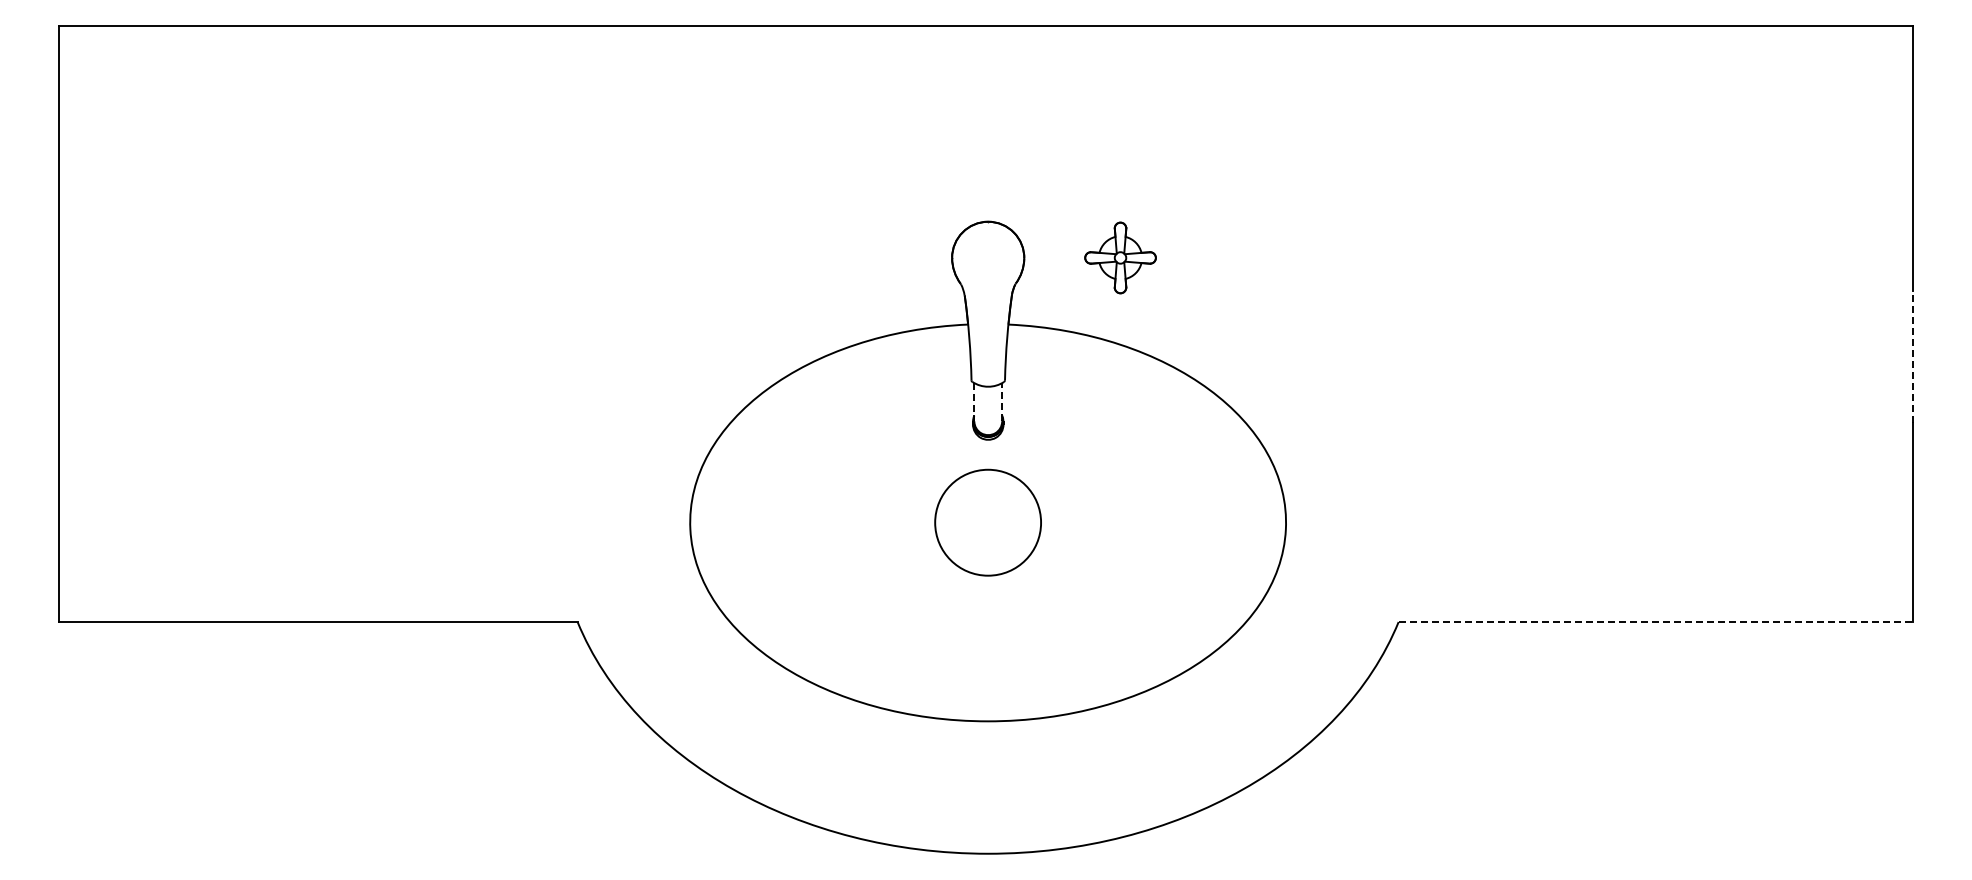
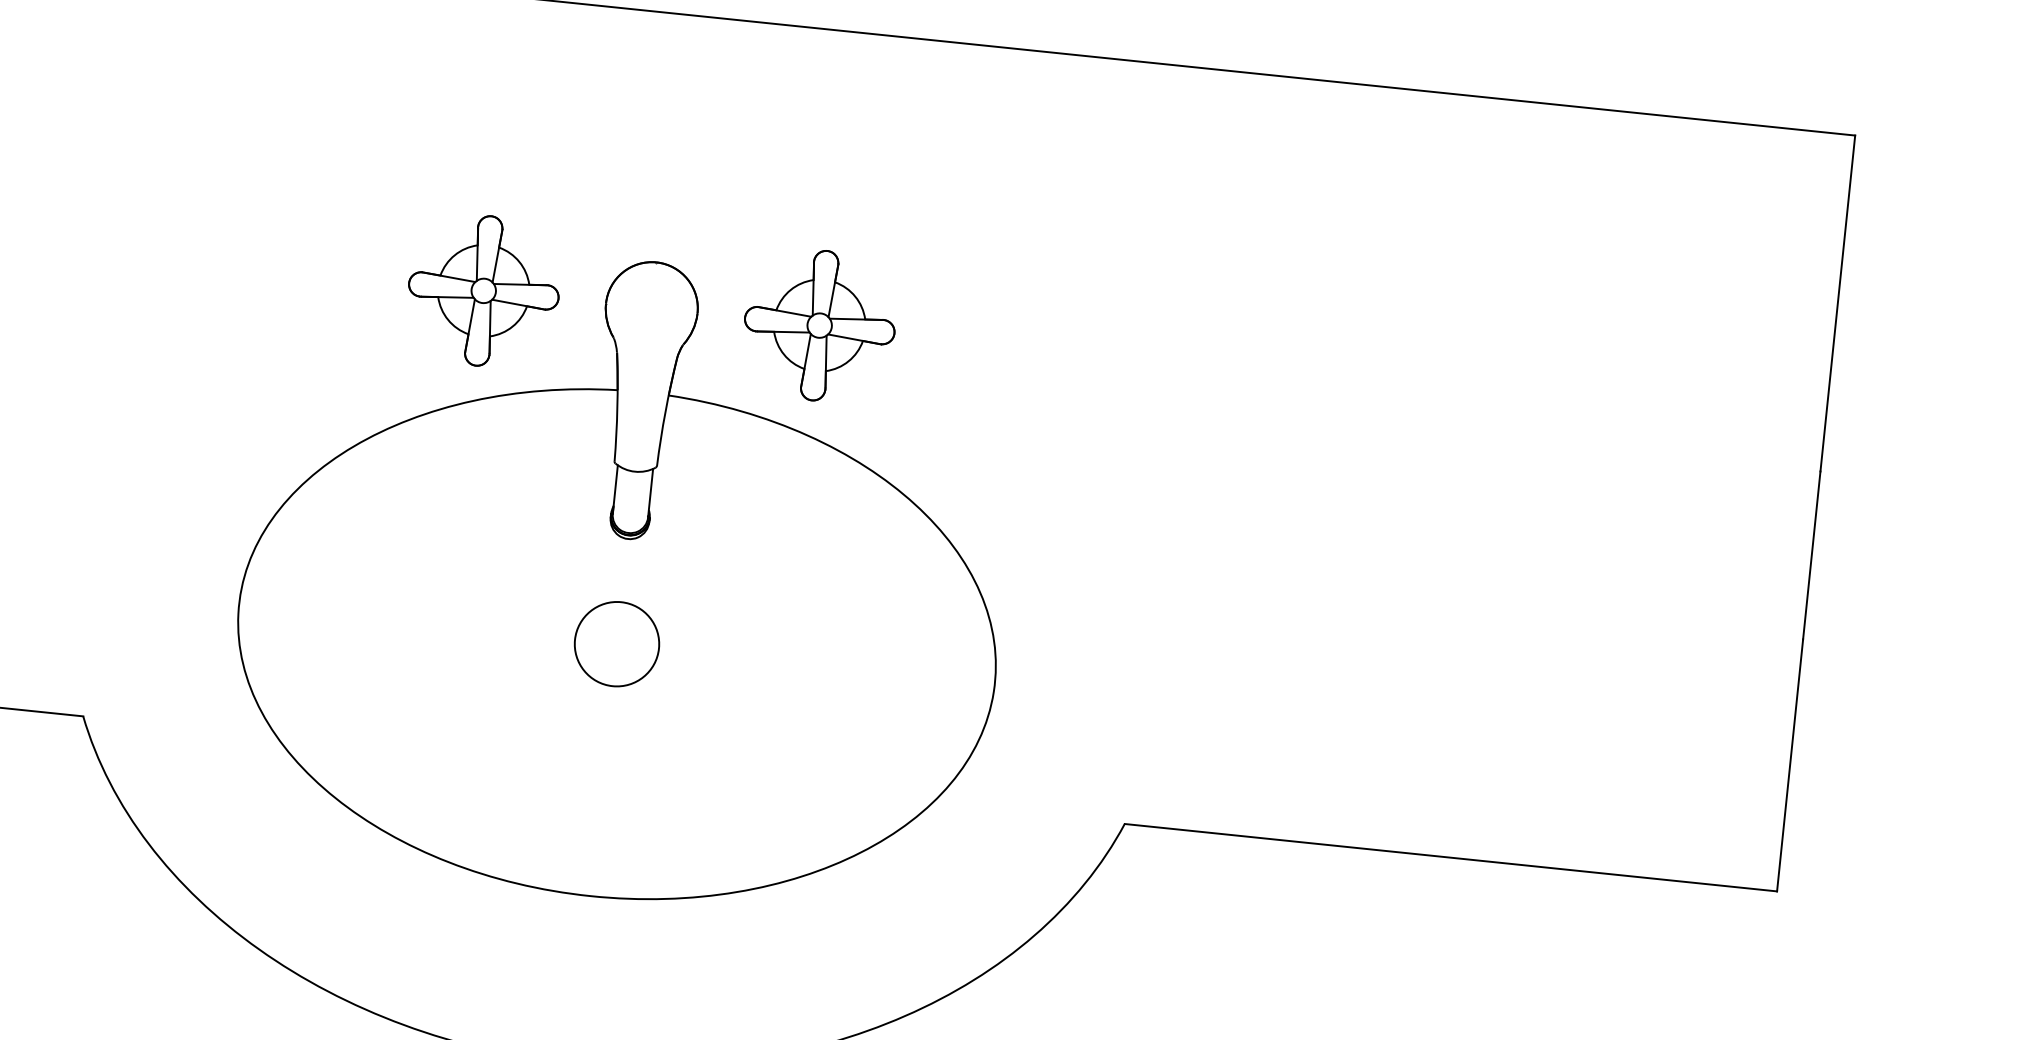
part: (855, 257) -> (483, 290), added
part: (1120, 257) -> (819, 325), size x1.67
line: (1912, 356) -> (1811, 554), dashed -> solid
line: (974, 401) -> (615, 488), dashed -> solid
line: (1002, 401) -> (651, 492), dashed -> solid
circle: (988, 522) -> (617, 643), size x0.62
line: (1656, 622) -> (1451, 858), dashed -> solid

